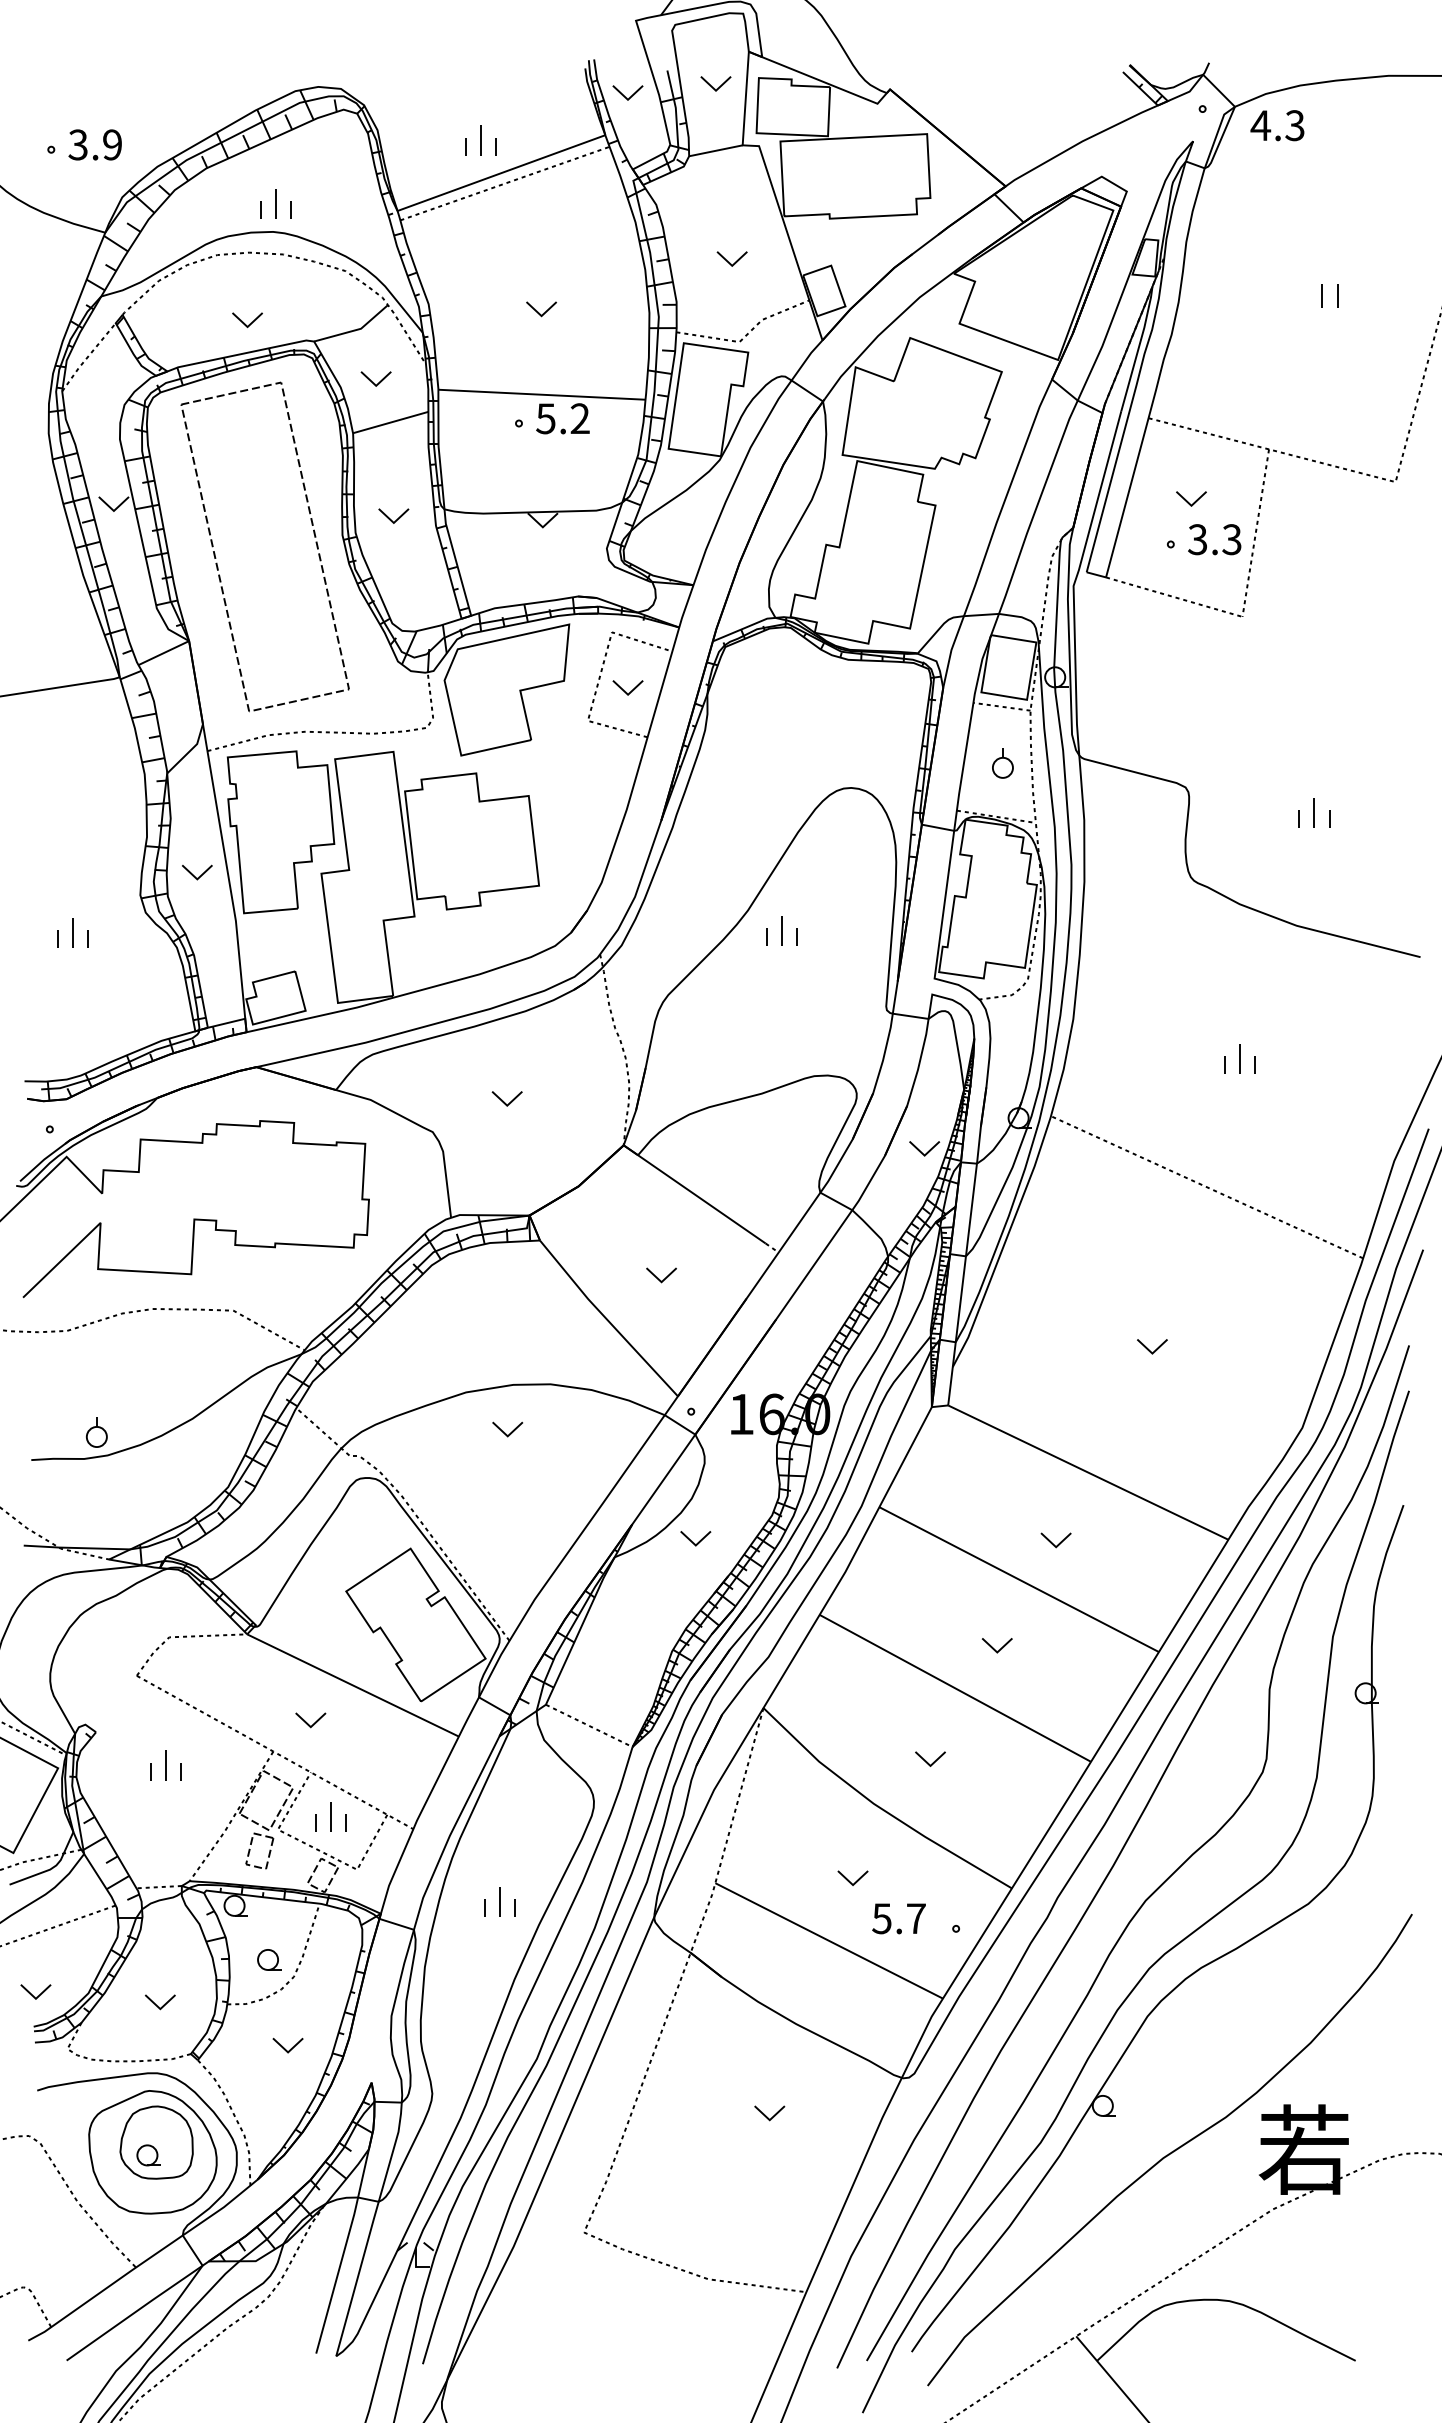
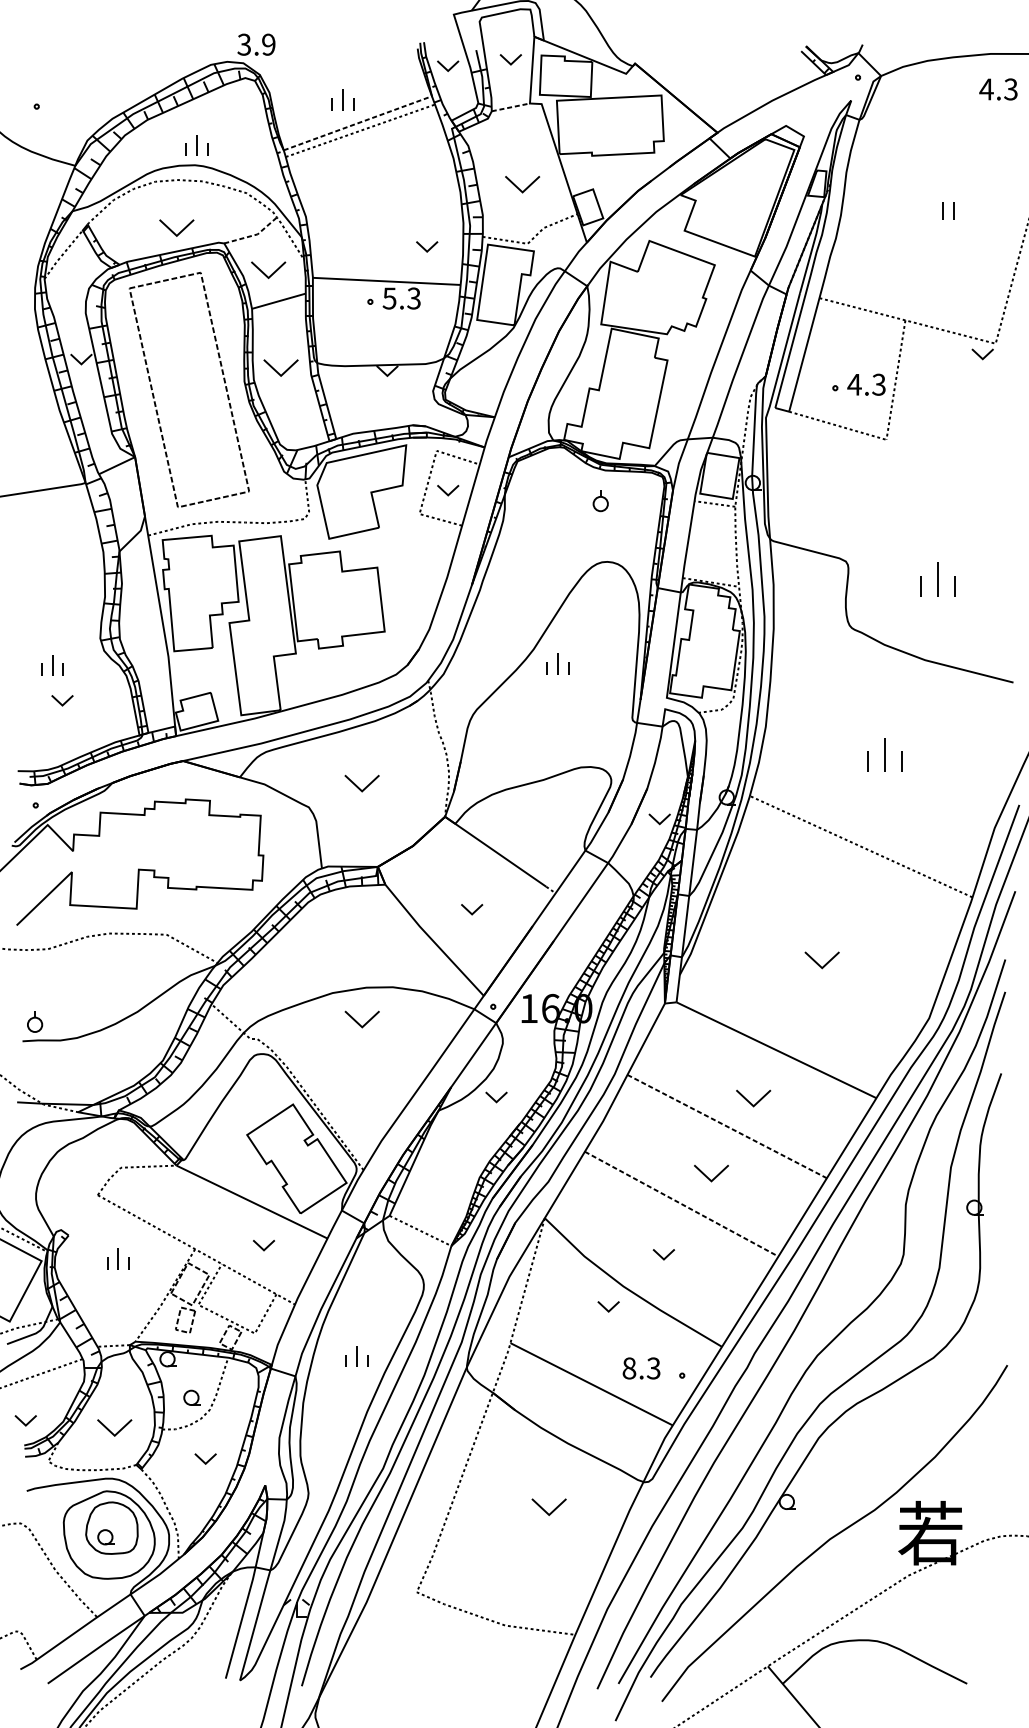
text: (1277, 125) -> (998, 89), moved
text: (94, 144) -> (255, 44), moved
line: (716, 150) -> (511, 107), solid -> dashed
line: (501, 173) -> (357, 123), solid -> dashed
part: (731, 258) -> (521, 184), size x1.6
part: (541, 309) -> (427, 246), moved
part: (247, 320) -> (176, 228), size x1.6
line: (355, 330) -> (253, 235), solid -> dashed
part: (375, 378) -> (268, 269), size x1.6
text: (579, 418) -> (413, 298), 5.2 -> 5.3
part: (1191, 498) -> (982, 353), moved
part: (393, 515) -> (280, 367), size x1.6
text: (1197, 539) -> (854, 384), 3.3 -> 4.3
part: (1002, 763) -> (600, 500), moved
part: (1314, 812) -> (937, 579), size x1.6
part: (197, 872) -> (62, 700), moved
part: (1239, 1058) -> (884, 754), size x1.6
part: (506, 1098) -> (361, 783), size x1.6
part: (1152, 1346) -> (822, 960), size x1.6
part: (507, 1429) -> (362, 1019), size x1.6
part: (96, 1432) -> (34, 1021), moved
part: (1055, 1540) -> (753, 1098), size x1.6
line: (1019, 1579) -> (727, 1126), solid -> dashed
part: (997, 1645) -> (711, 1173), size x1.6
line: (955, 1688) -> (681, 1204), solid -> dashed
part: (310, 1720) -> (263, 1245), moved
part: (330, 1816) -> (235, 1295), removed
part: (852, 1877) -> (608, 1306), moved
text: (898, 1918) -> (641, 1368), 5.7 -> 8.3
part: (159, 2002) -> (113, 1428), size x1.6
part: (769, 2113) -> (549, 1507), size x1.6

